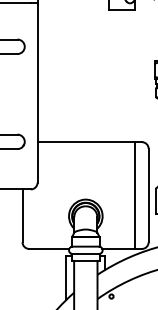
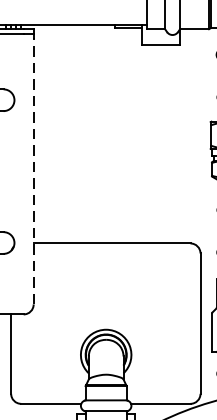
line: (37, 93) -> (33, 170), solid -> dashed
line: (135, 195) -> (180, 323), removed

